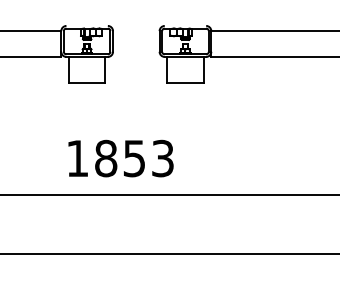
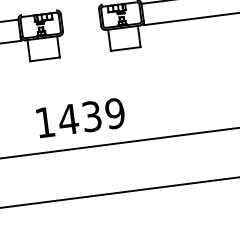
text: (134, 158) -> (91, 116), 1853 -> 1439

